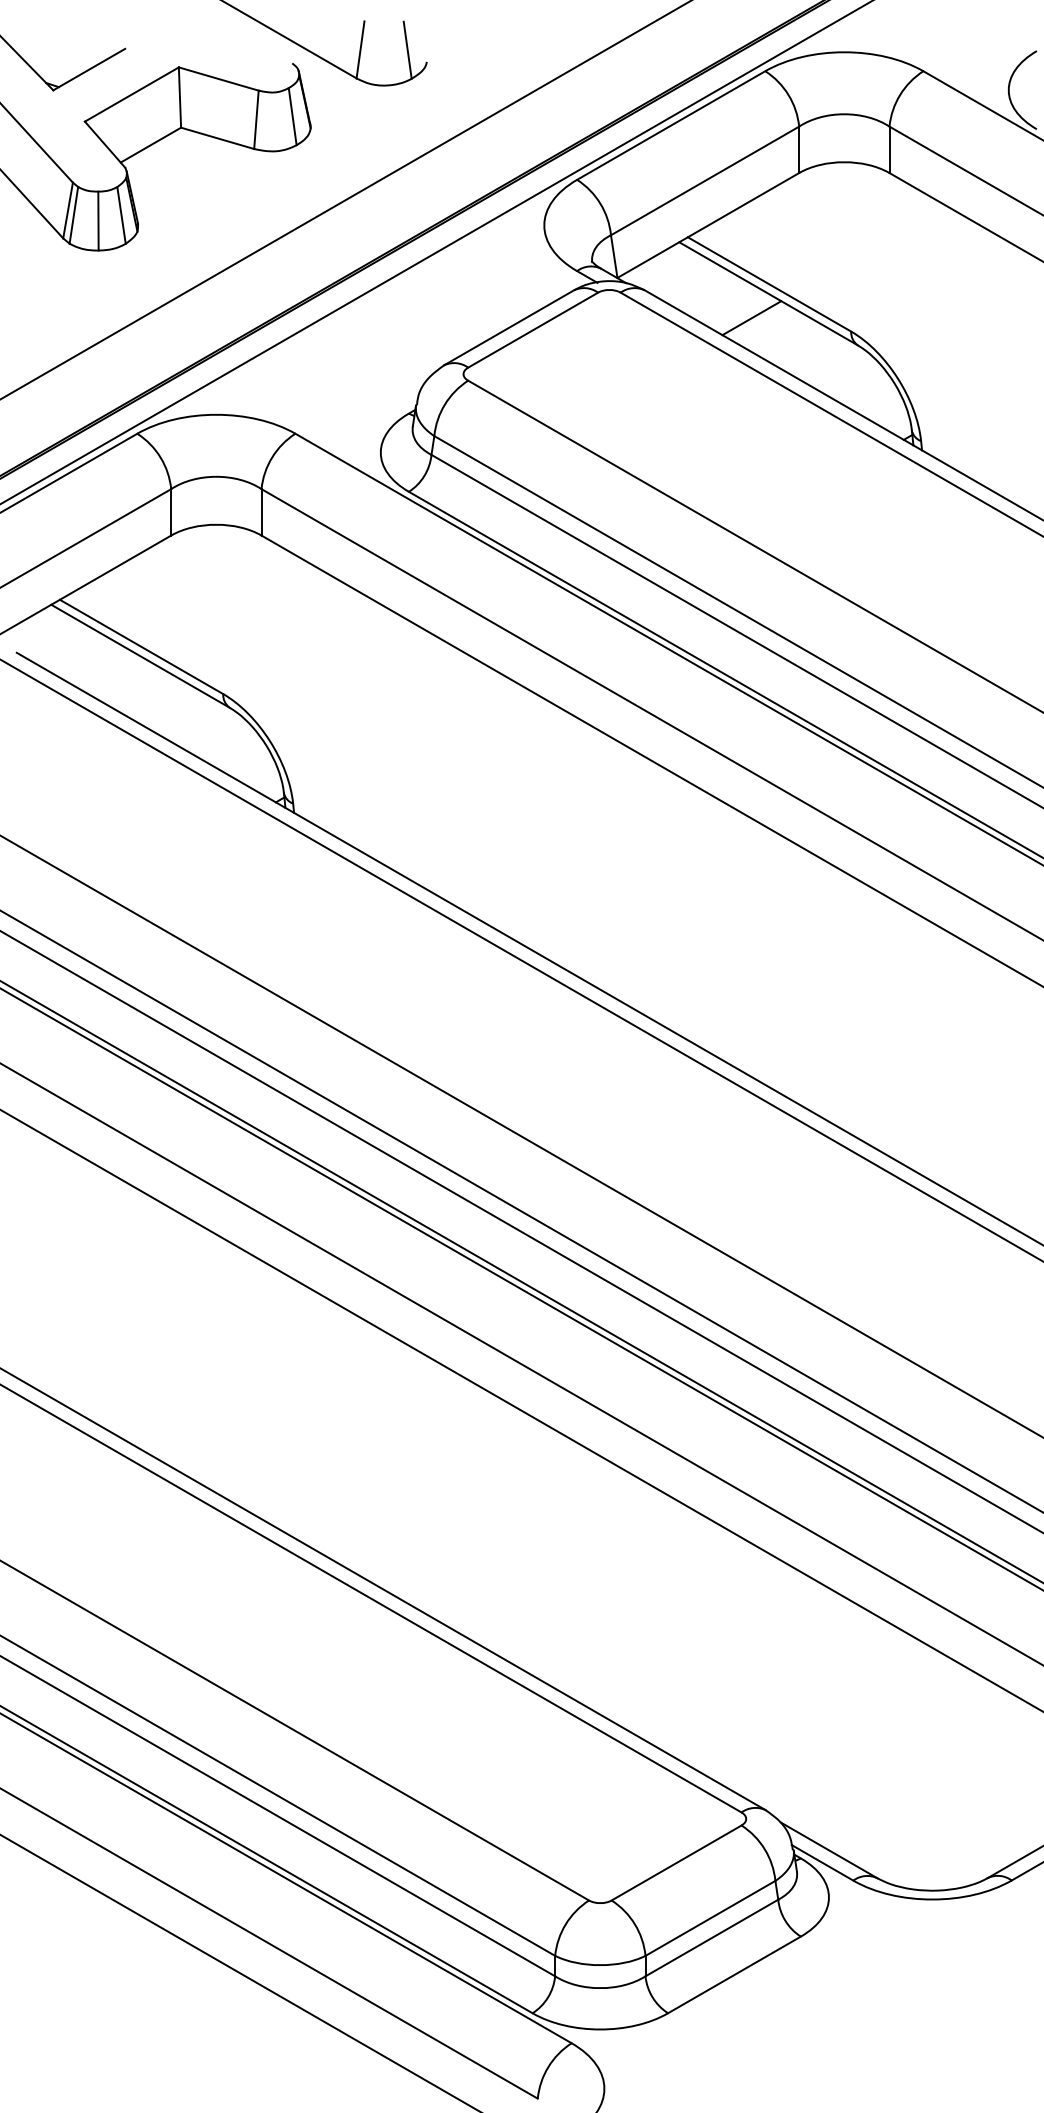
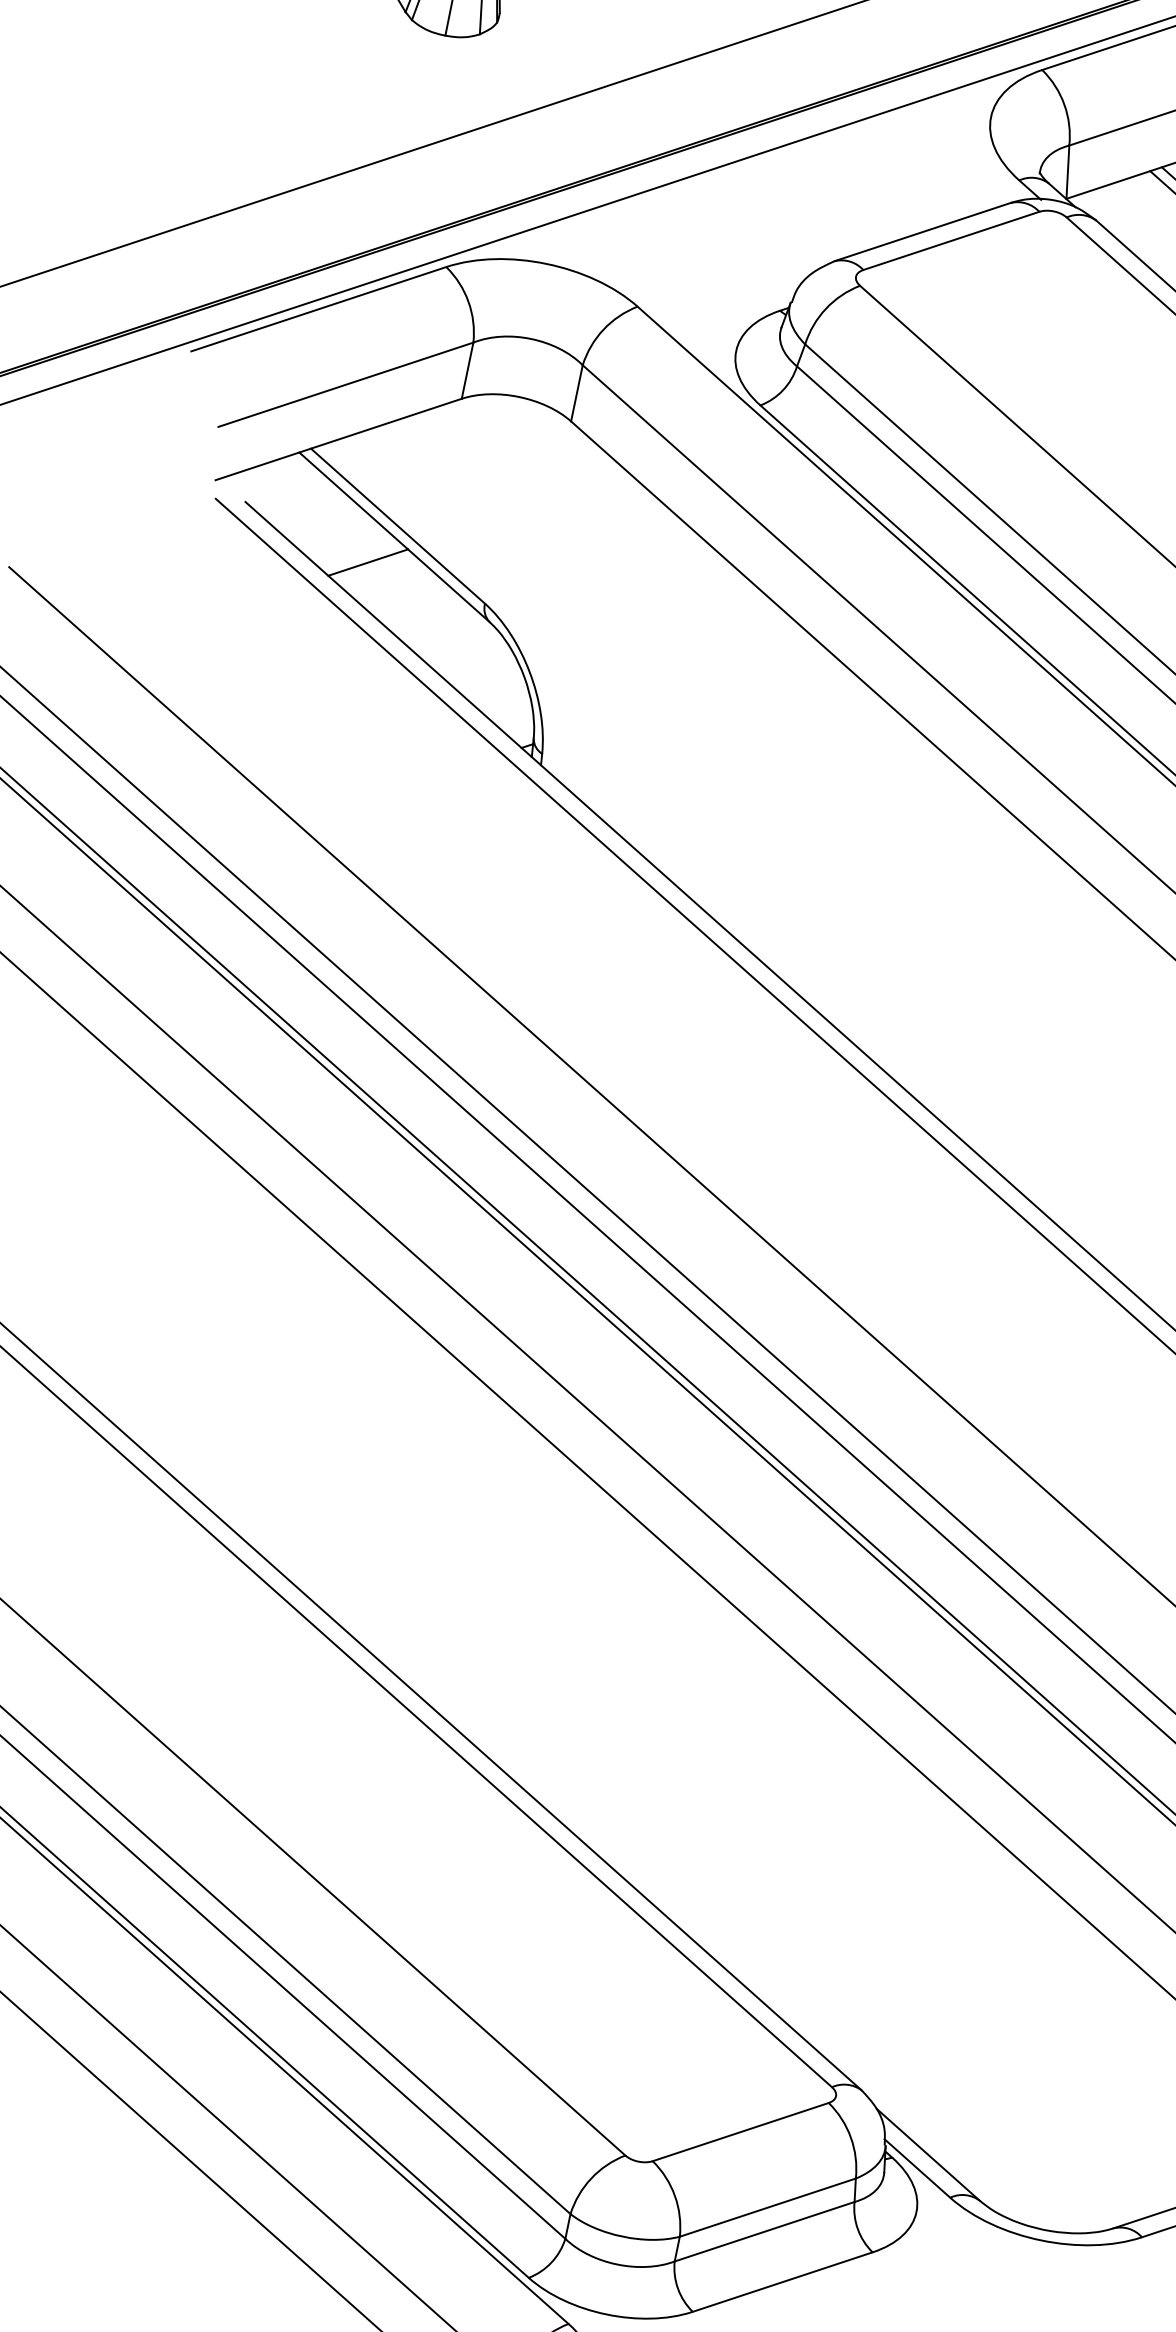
line: (123, 680) -> (367, 562), added

